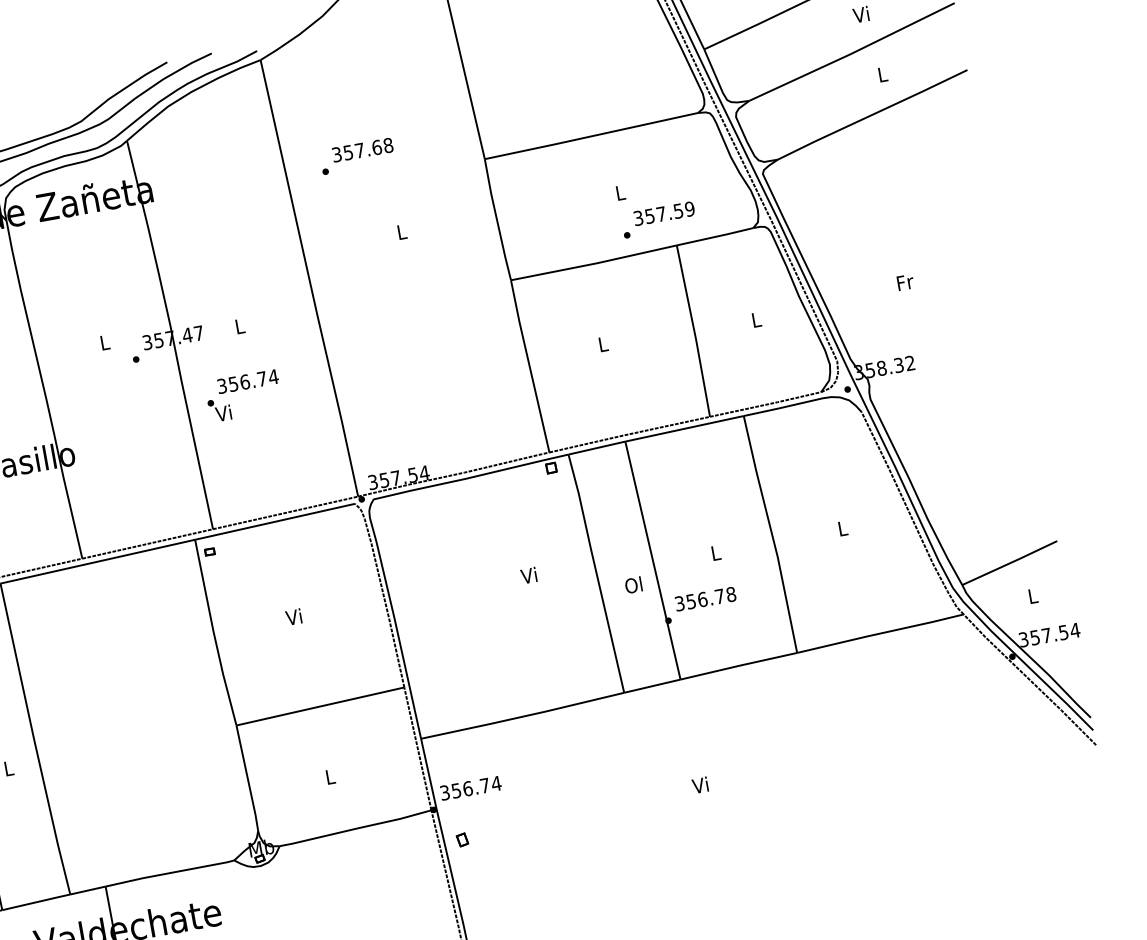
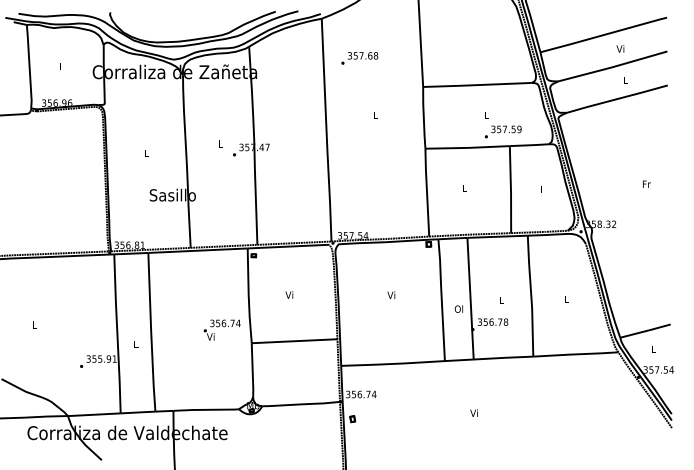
text: (356, 156) -> (359, 58), moved
text: (904, 281) -> (646, 183), moved
text: (242, 394) -> (221, 329), moved
text: (528, 574) -> (391, 294), moved

